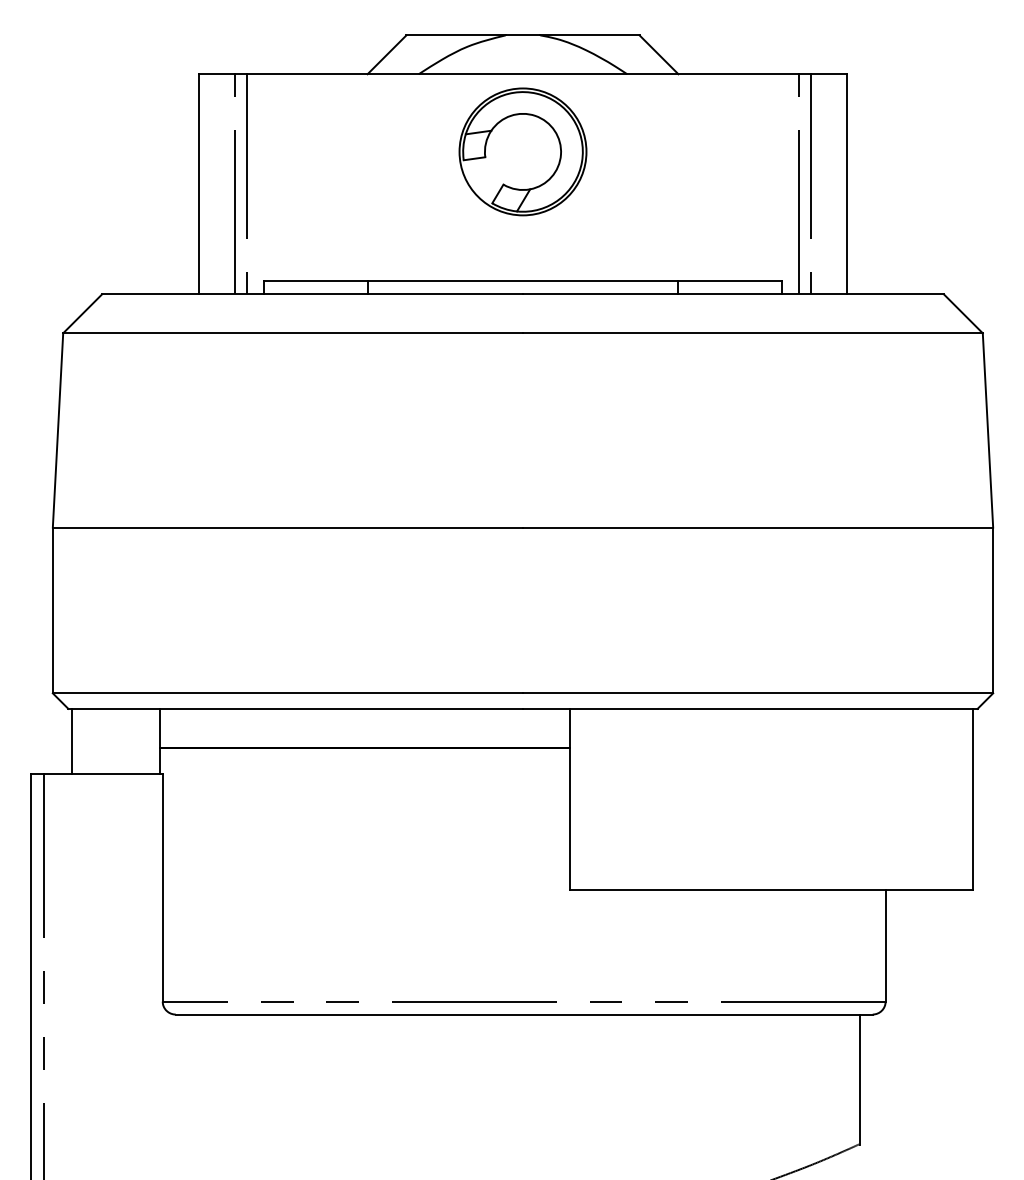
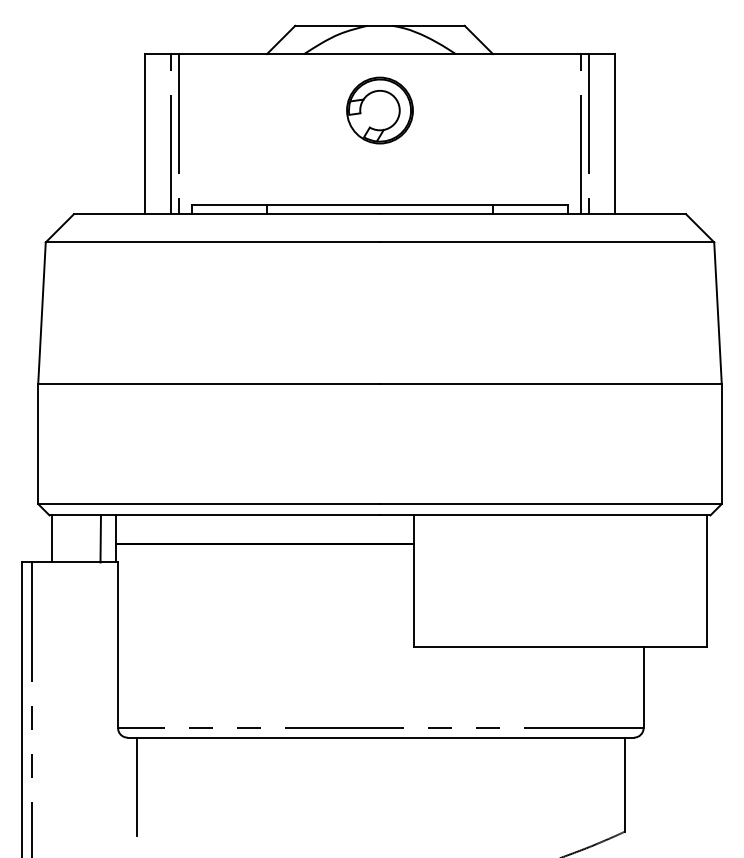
part: (522, 151) -> (379, 110), size x0.71
line: (138, 740) -> (100, 538), added
line: (188, 1082) -> (136, 786), added

